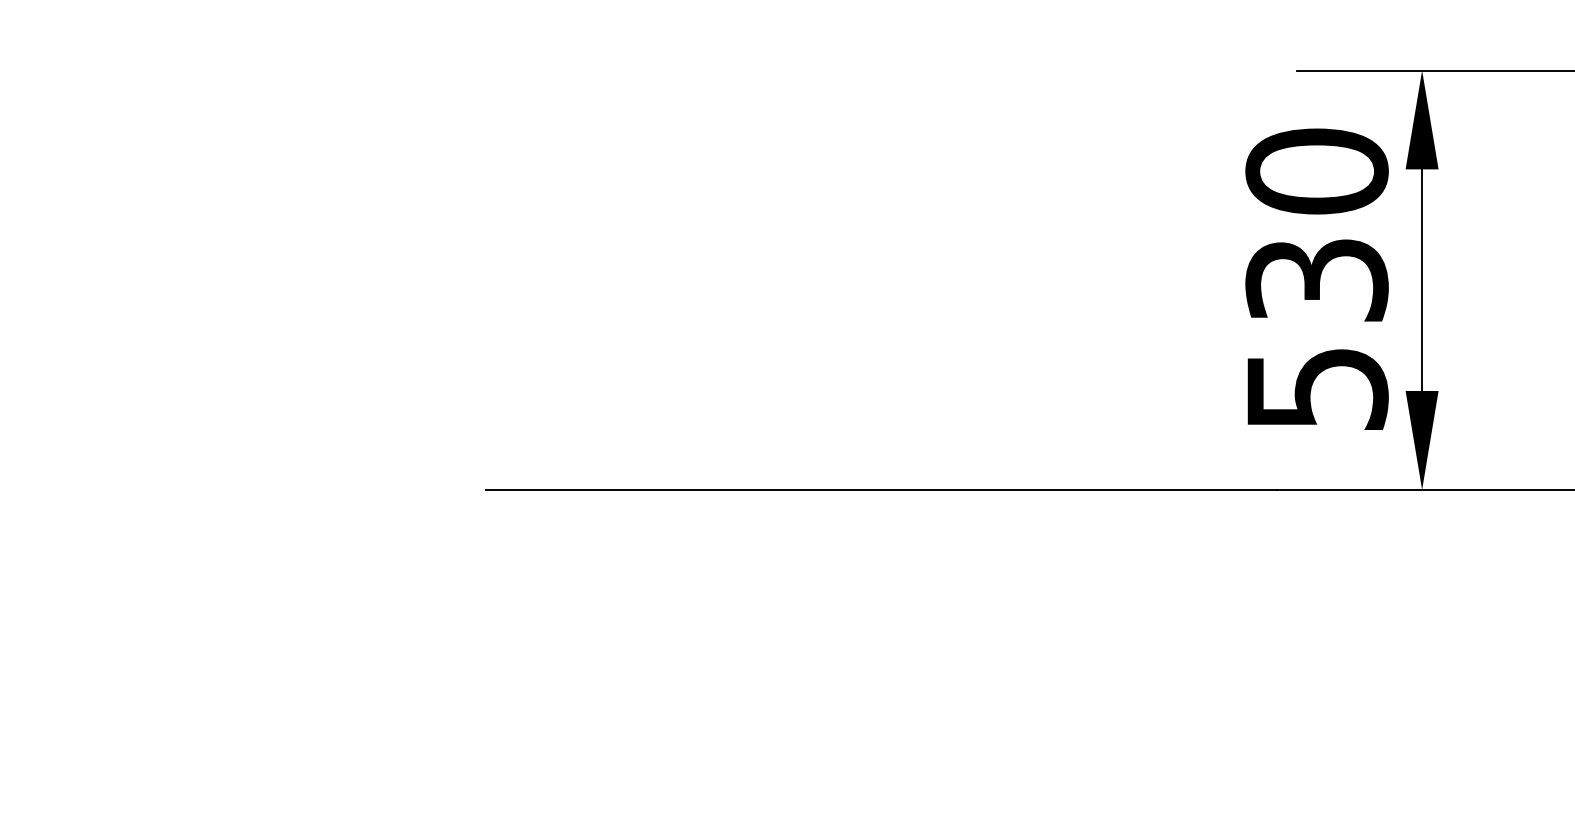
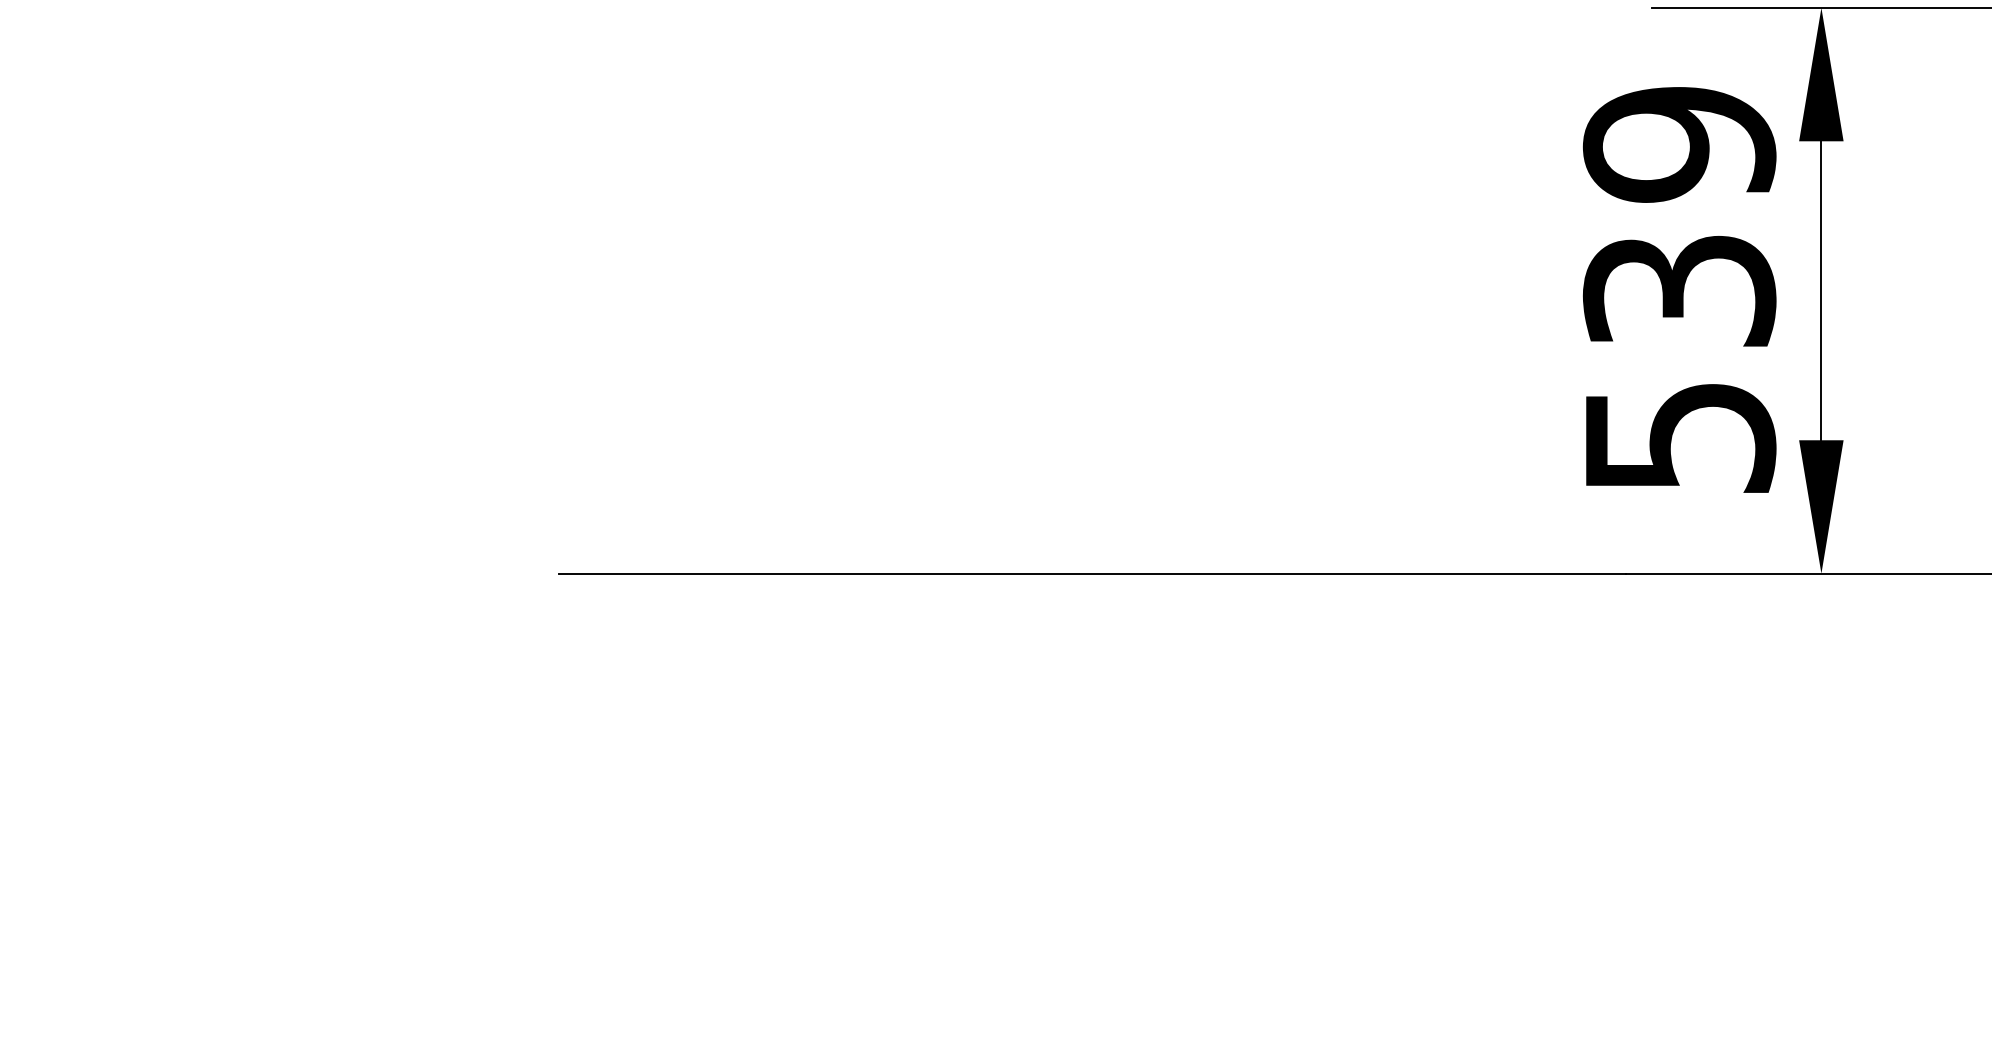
text: (1316, 171) -> (1678, 144), 530 -> 539

